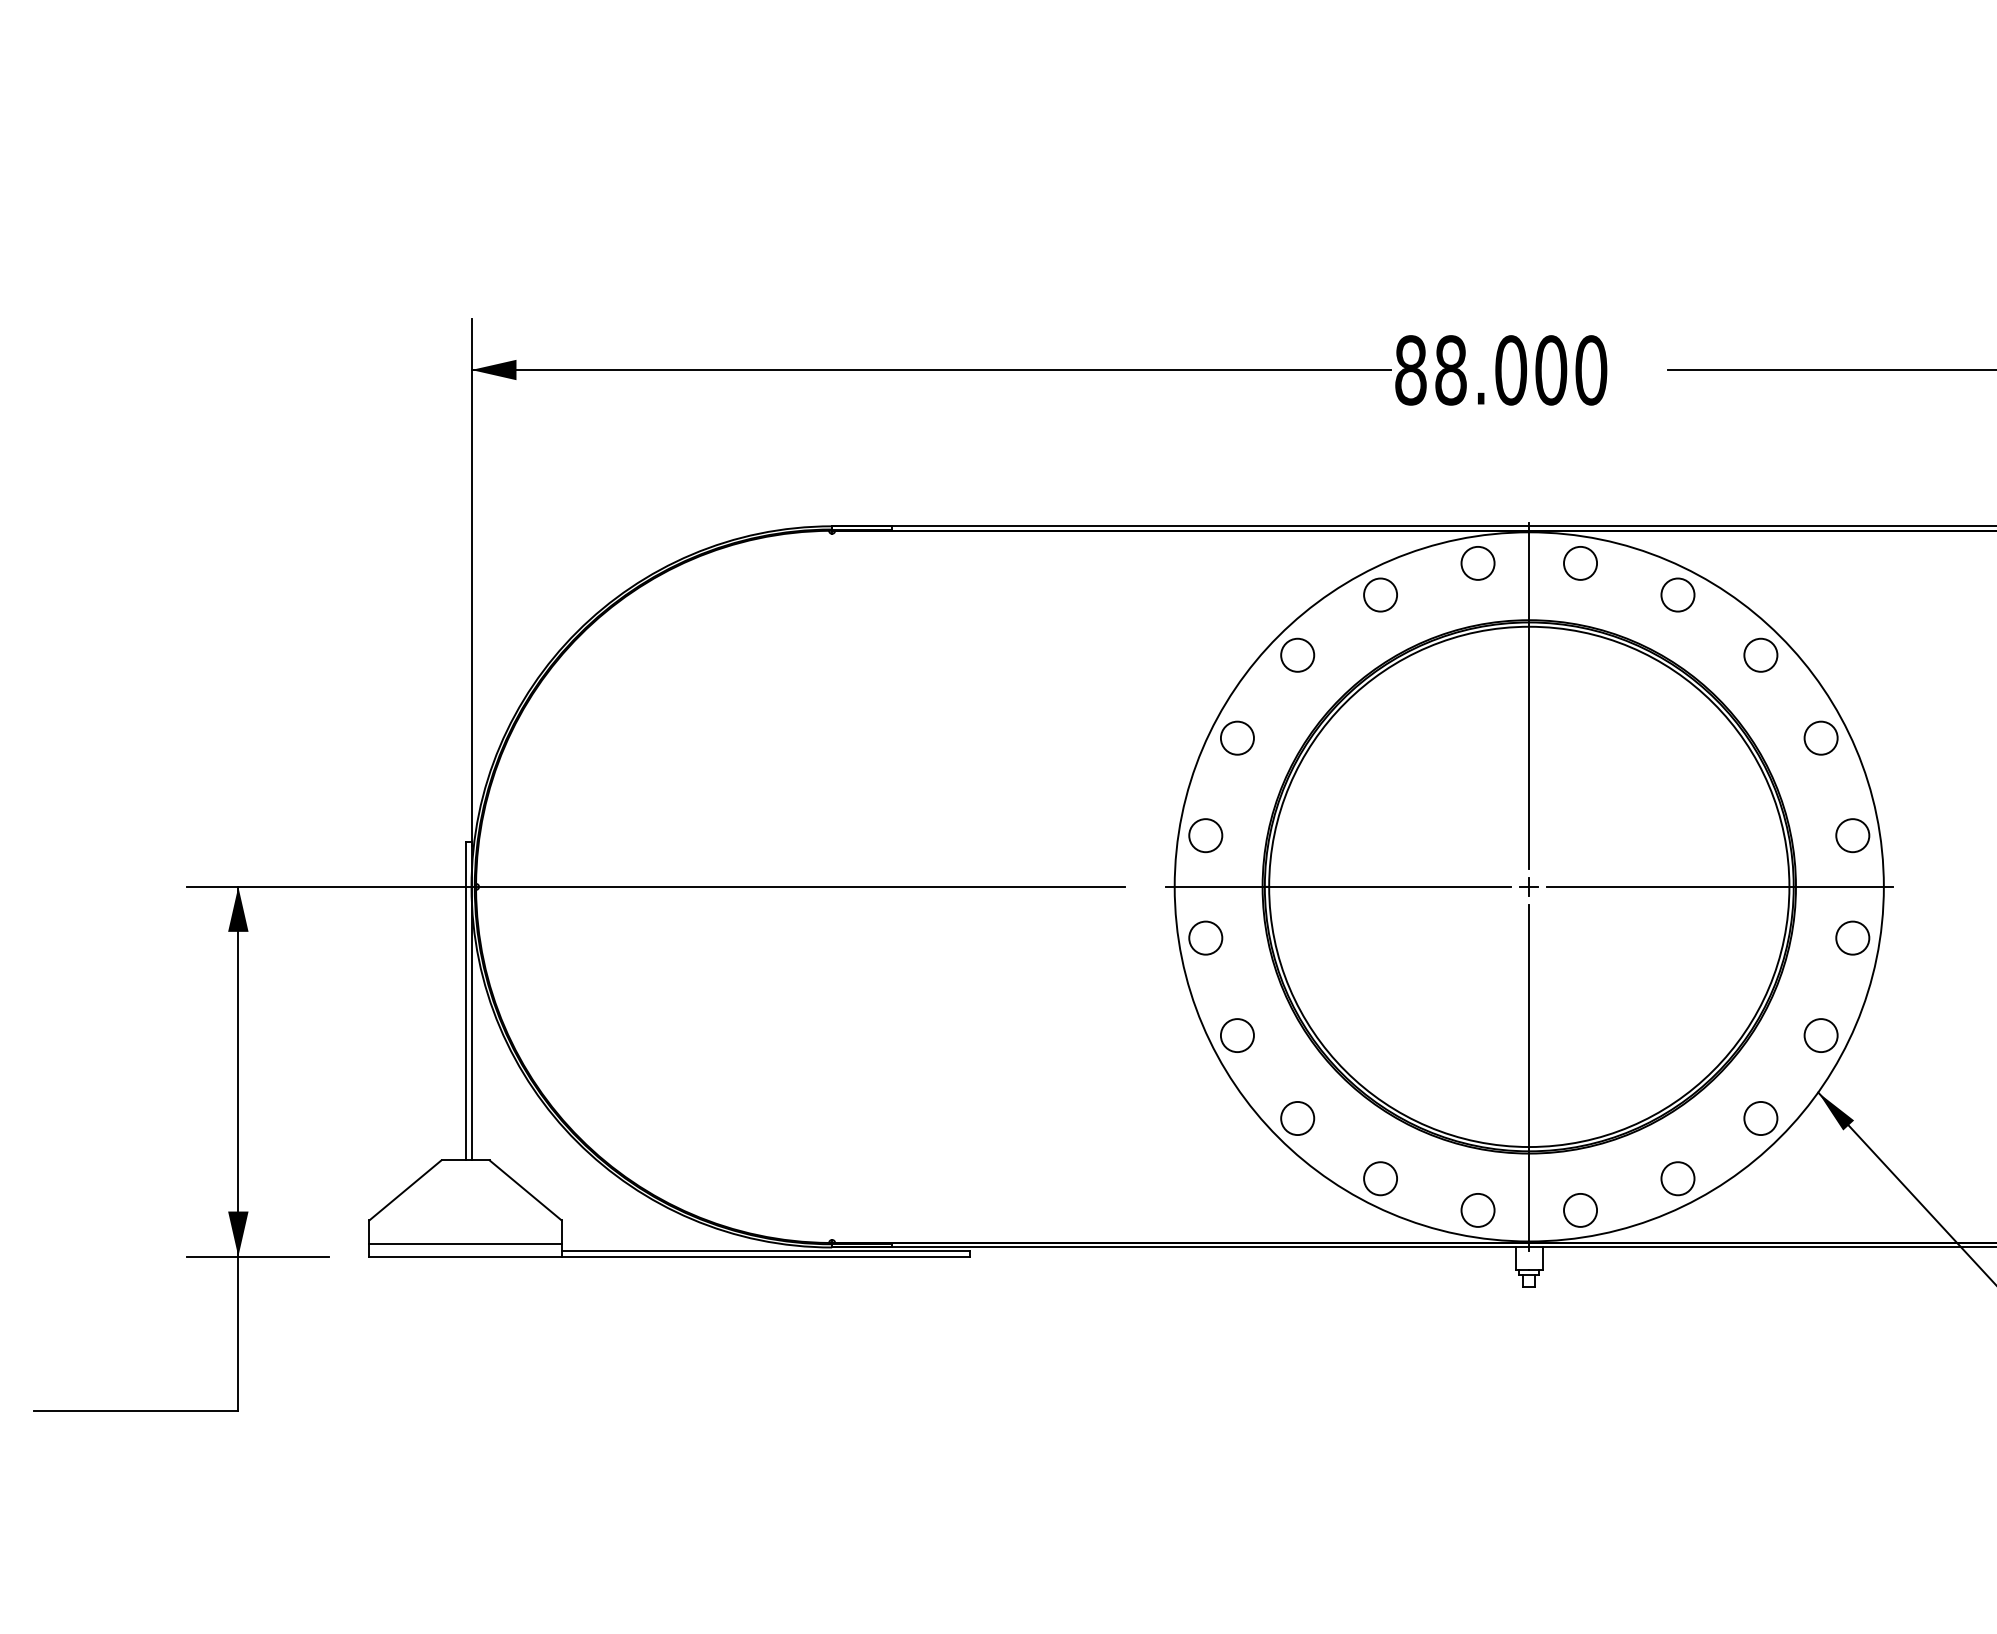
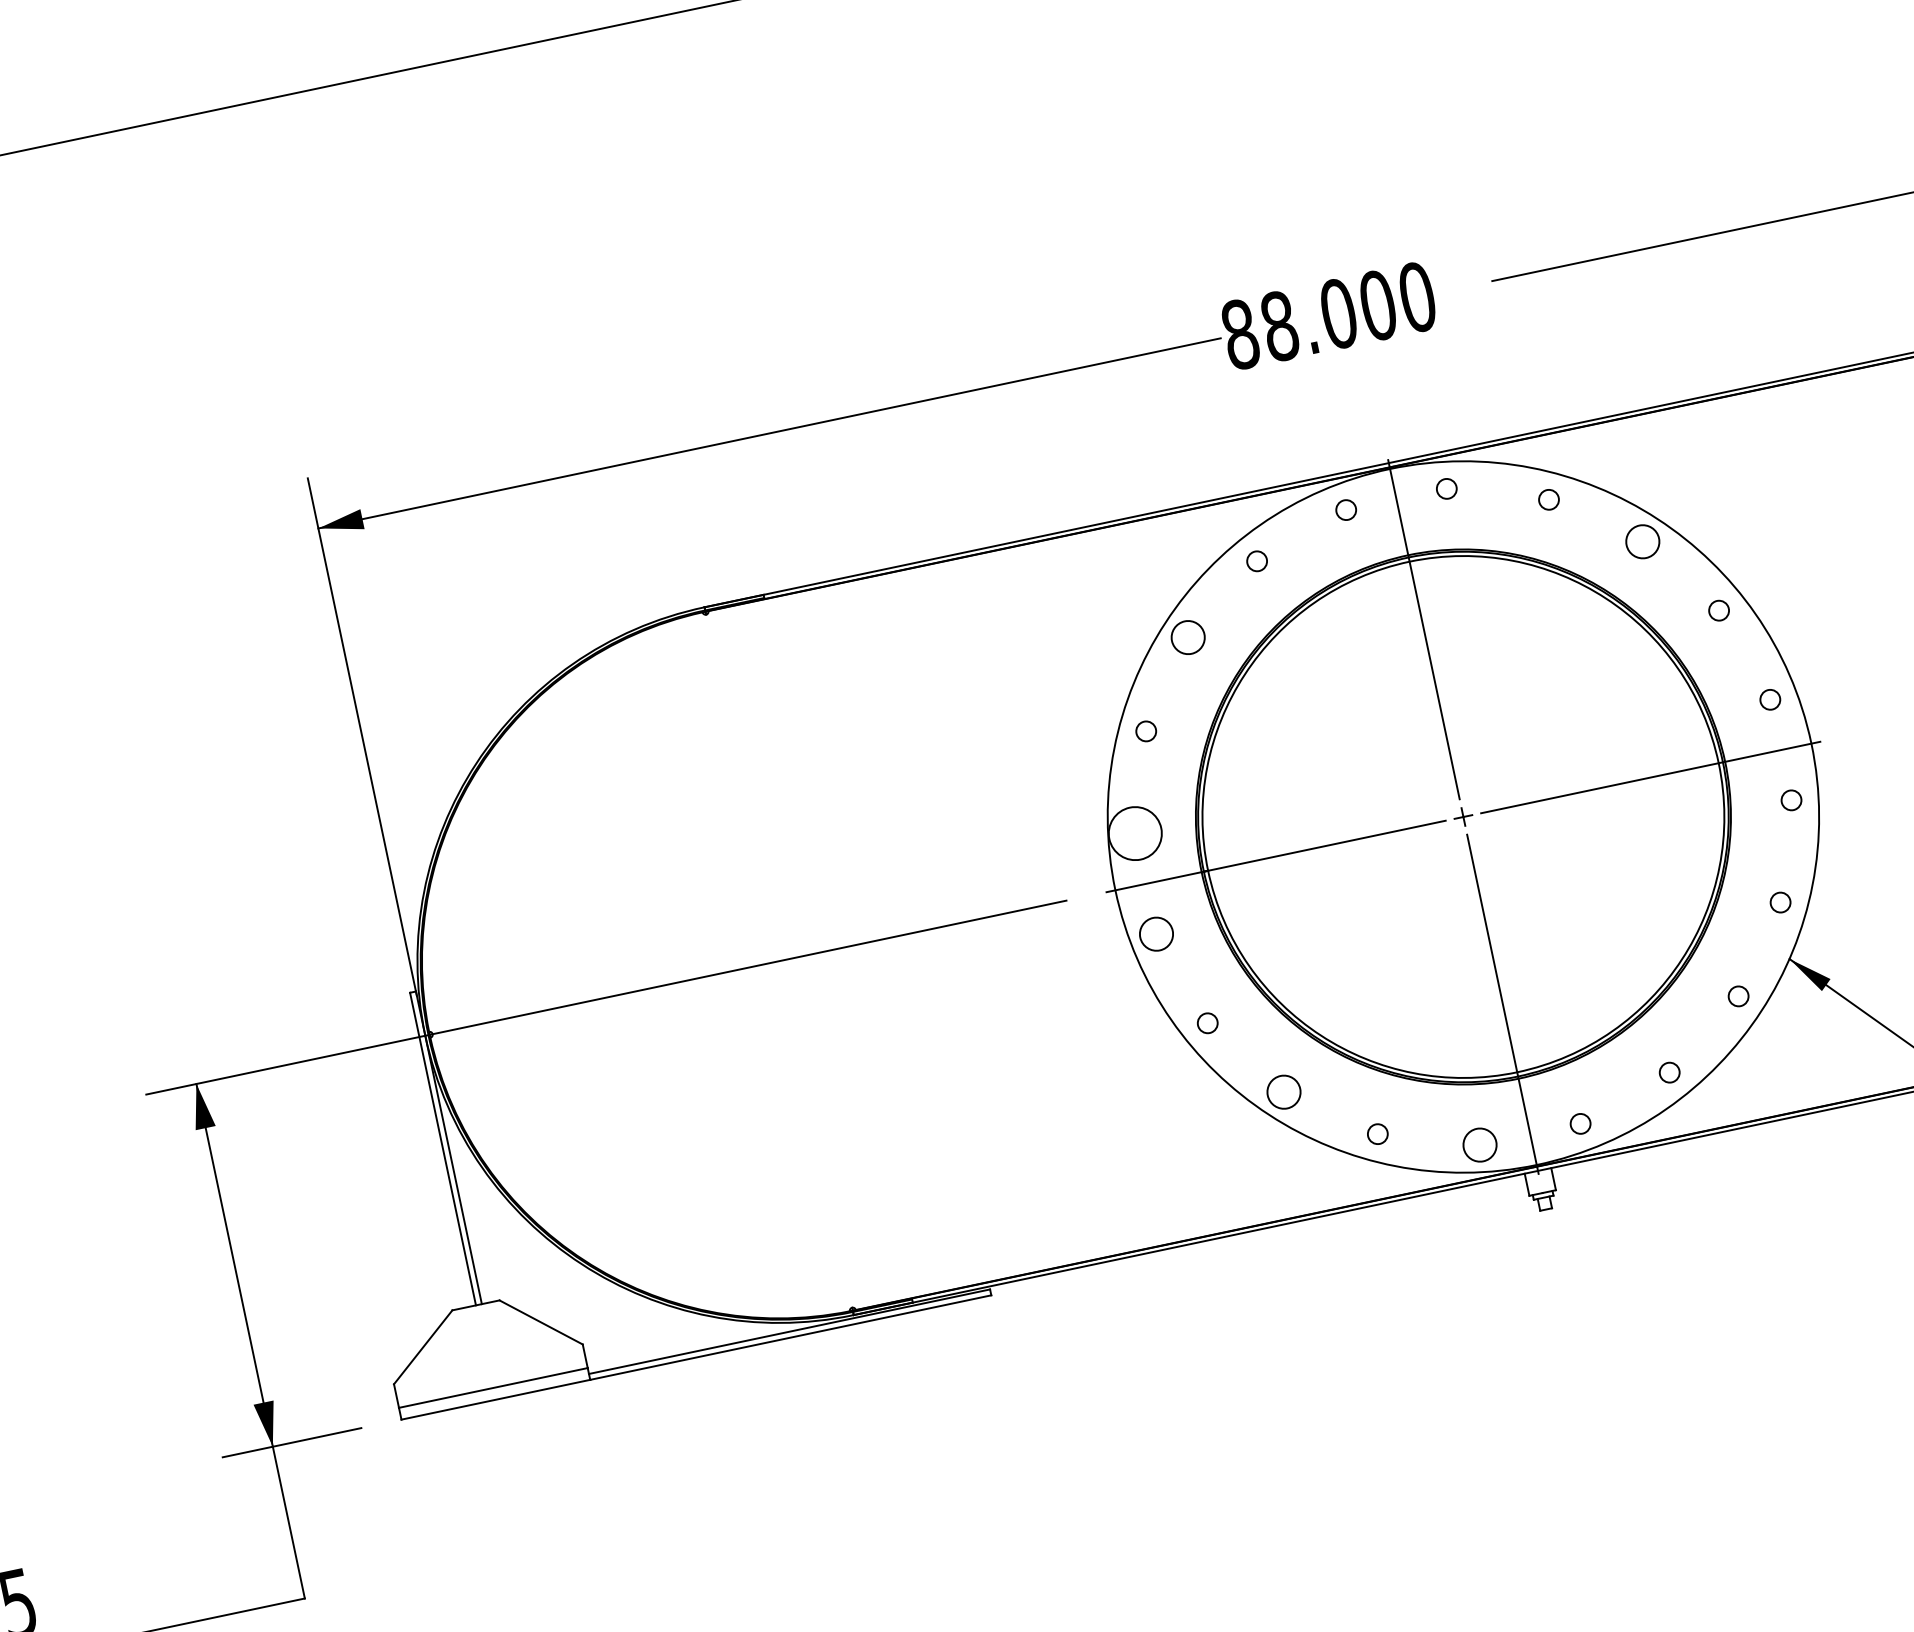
circle: (1477, 562) -> (1345, 509), size x0.6
circle: (1580, 562) -> (1446, 488), size x0.6
circle: (1380, 594) -> (1256, 560), size x0.6
circle: (1677, 594) -> (1548, 499), size x0.6
circle: (1236, 737) -> (1145, 730), size x0.6
circle: (1820, 737) -> (1718, 610), size x0.6
circle: (1205, 835) -> (1135, 833), size x1.6
circle: (1852, 835) -> (1770, 699), size x0.6
circle: (1852, 937) -> (1791, 799), size x0.6
circle: (1236, 1035) -> (1206, 1023), size x0.6
circle: (1820, 1035) -> (1779, 902), size x0.6
circle: (1760, 1118) -> (1738, 996), size x0.6
circle: (1380, 1178) -> (1377, 1133), size x0.6
circle: (1677, 1178) -> (1669, 1072), size x0.6
circle: (1580, 1209) -> (1580, 1123), size x0.6

